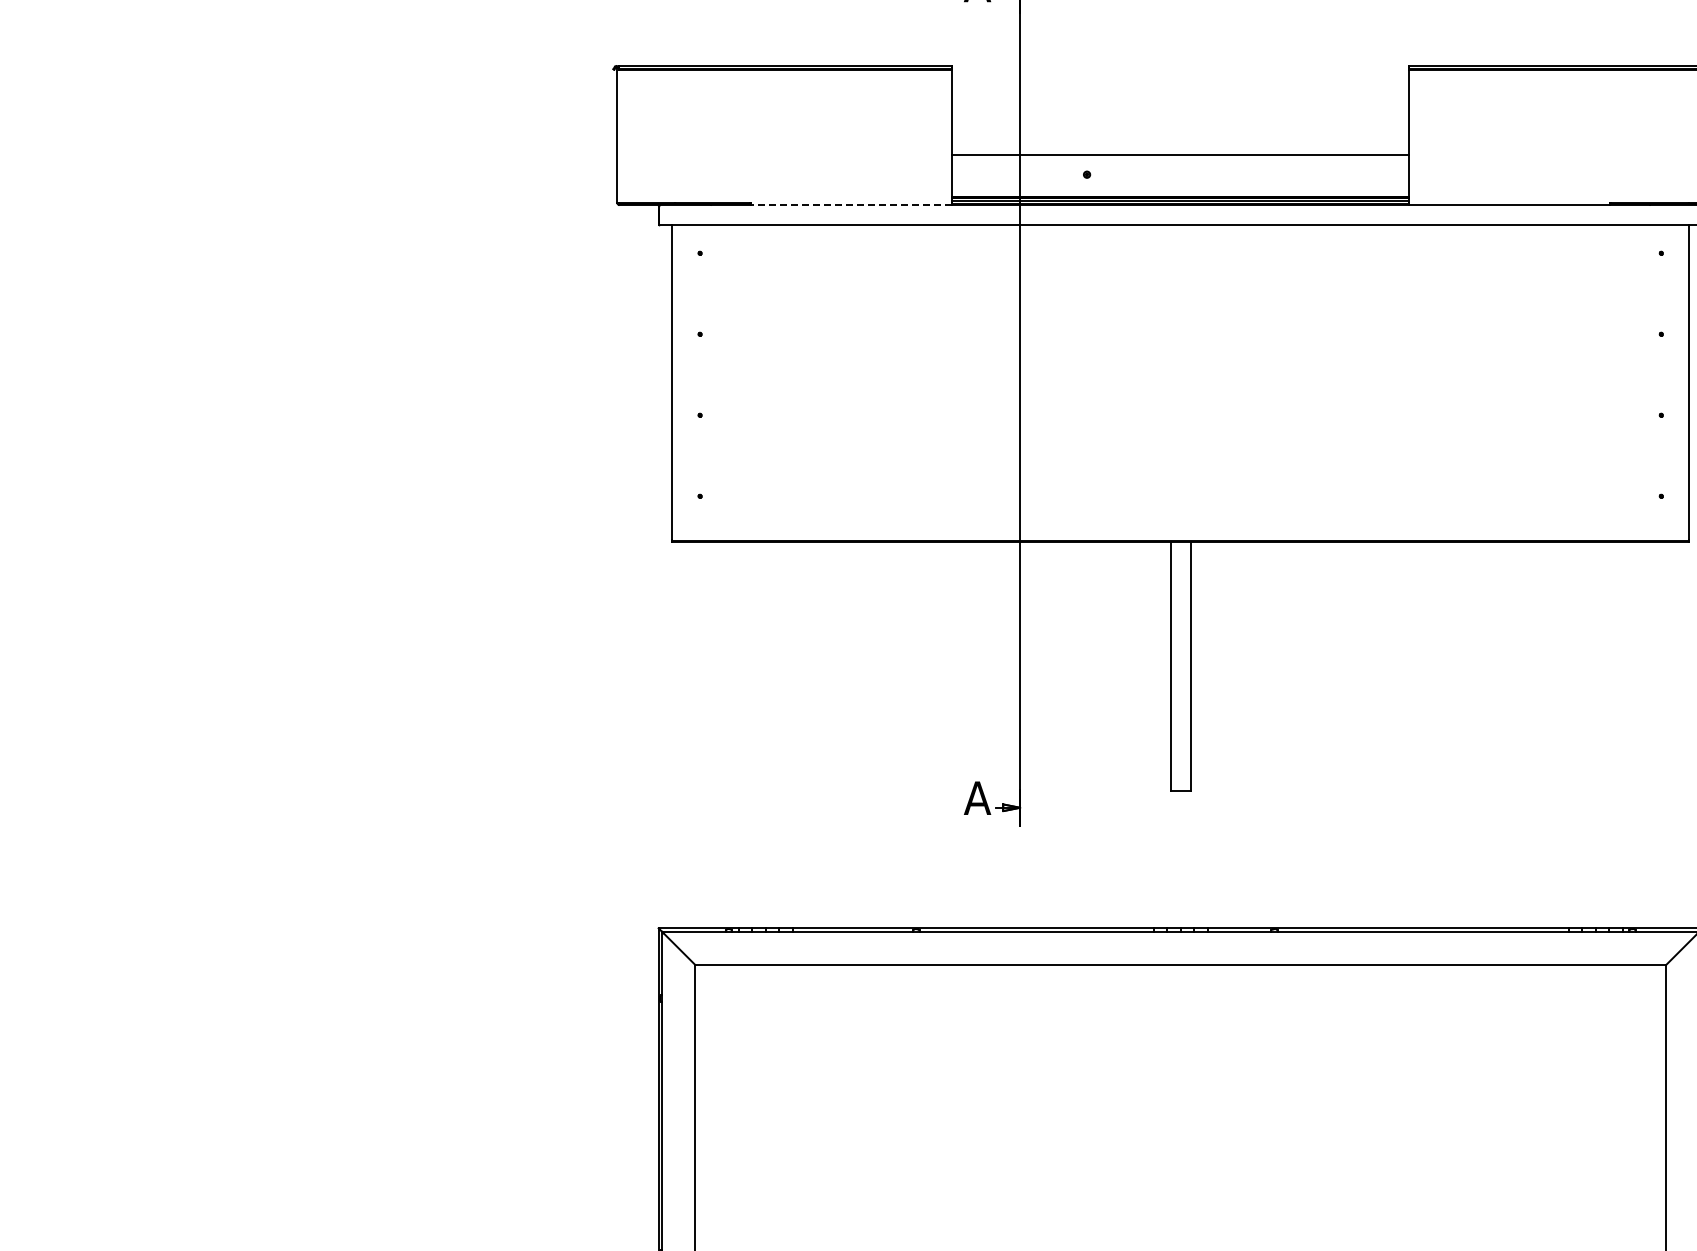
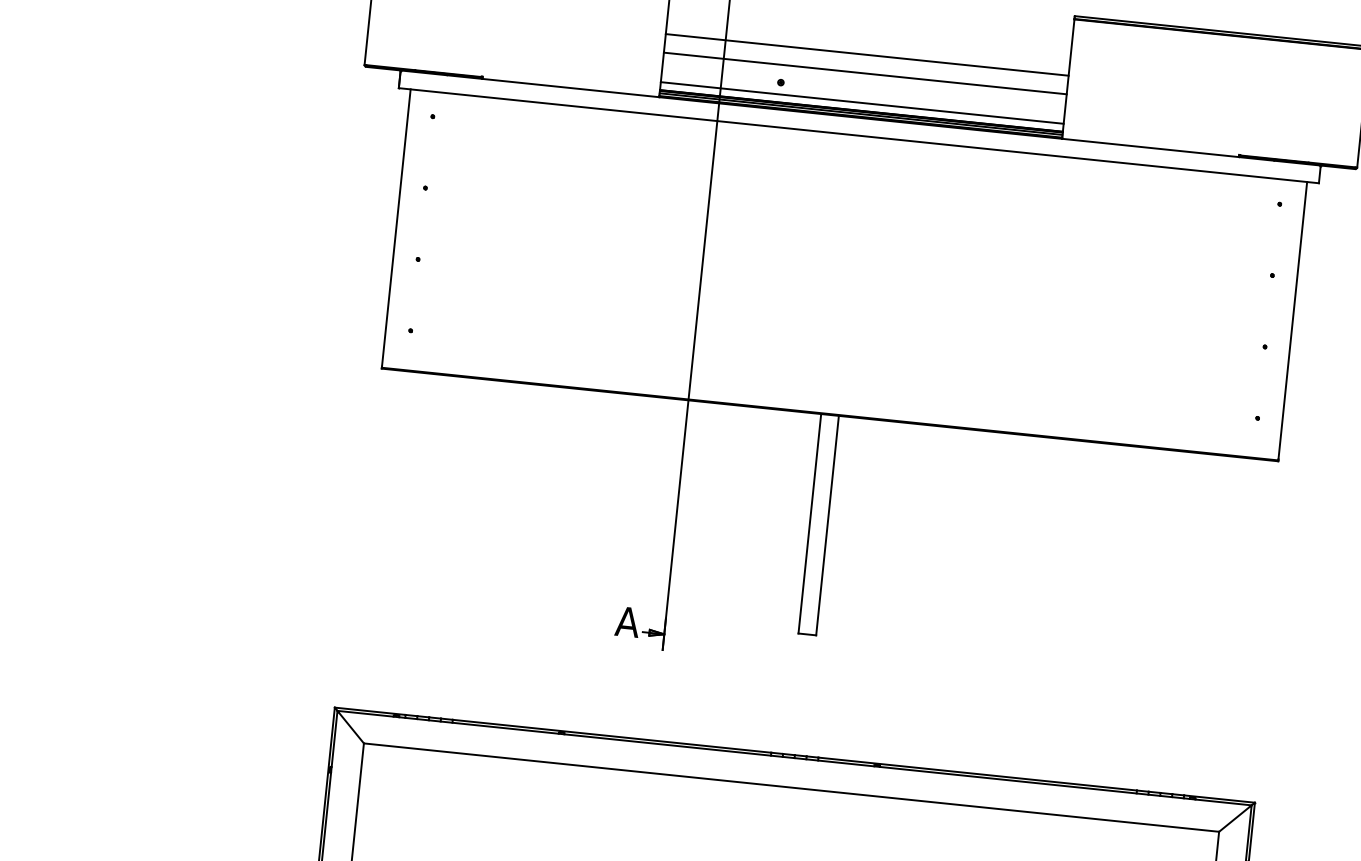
line: (1180, 133) -> (867, 54), added
line: (1180, 188) -> (862, 103), added
line: (851, 205) -> (570, 88), dashed -> solid

